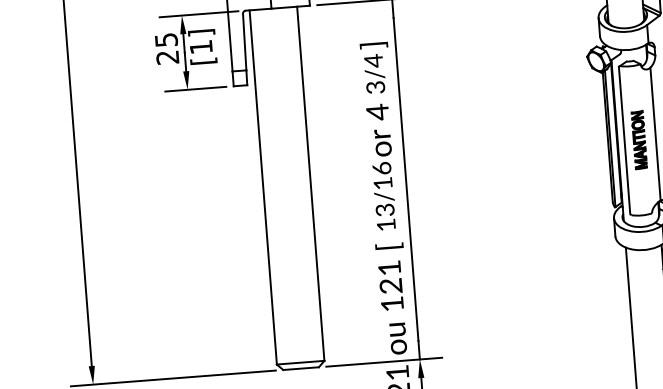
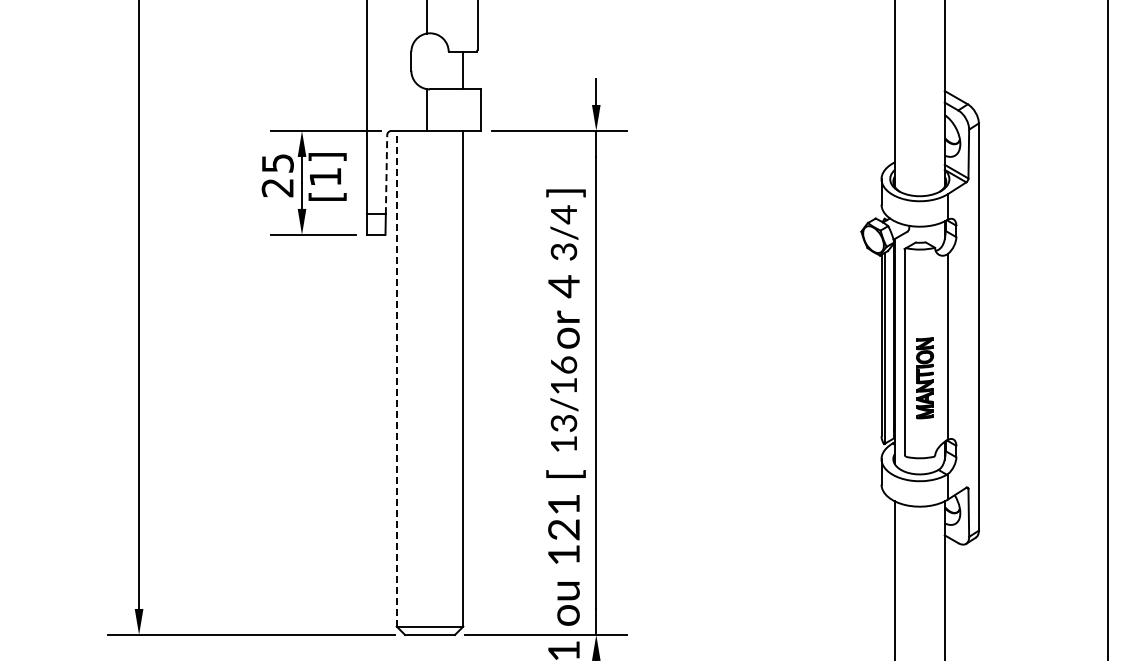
line: (244, 42) -> (386, 174), solid -> dashed
part: (638, 140) -> (924, 378), moved
line: (263, 187) -> (396, 378), solid -> dashed

